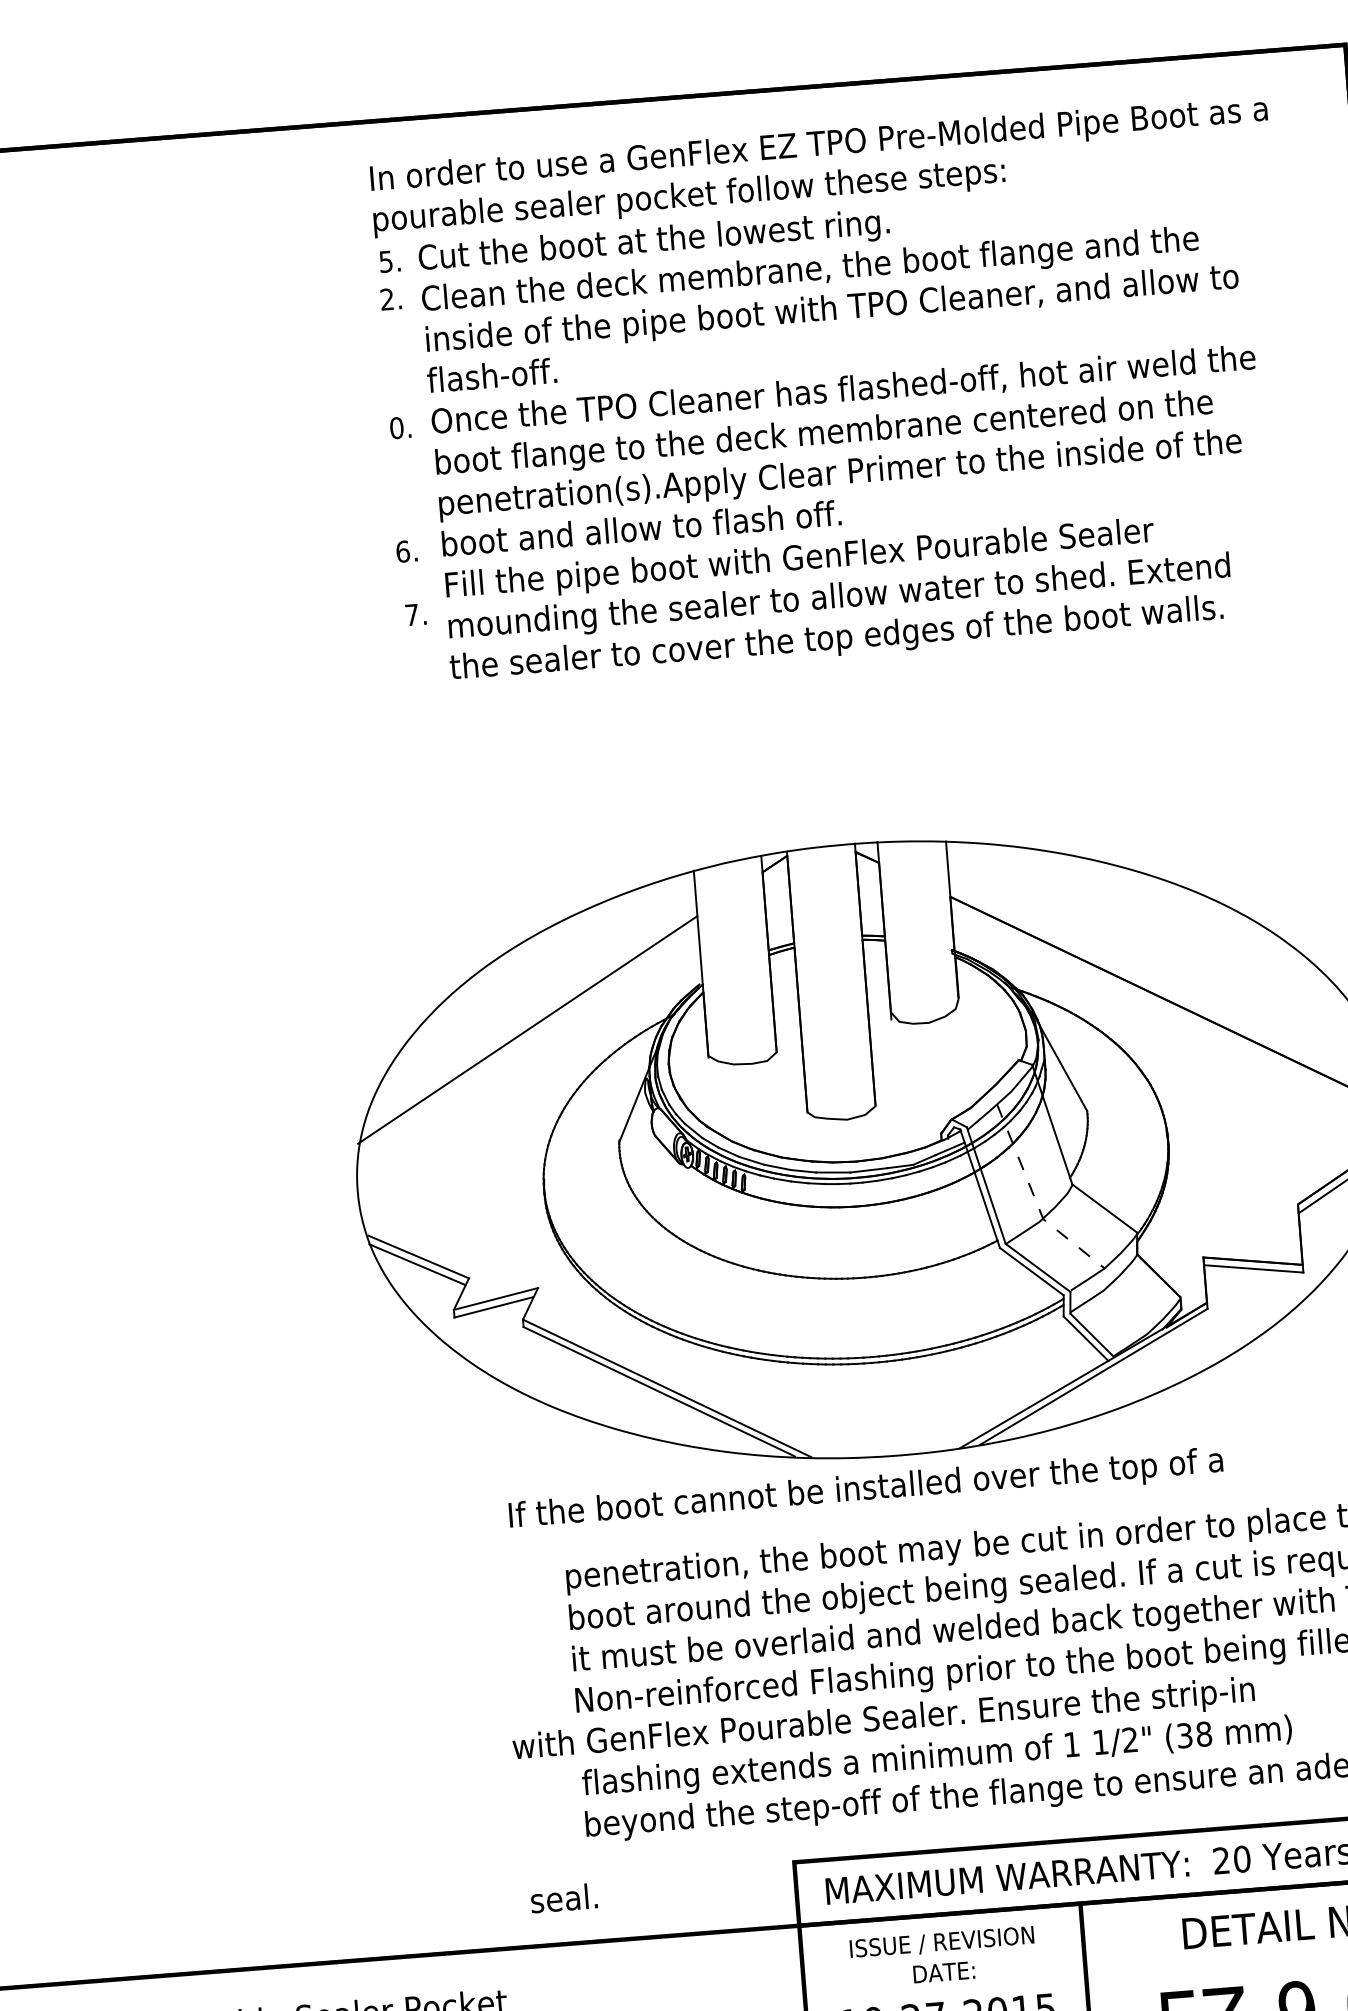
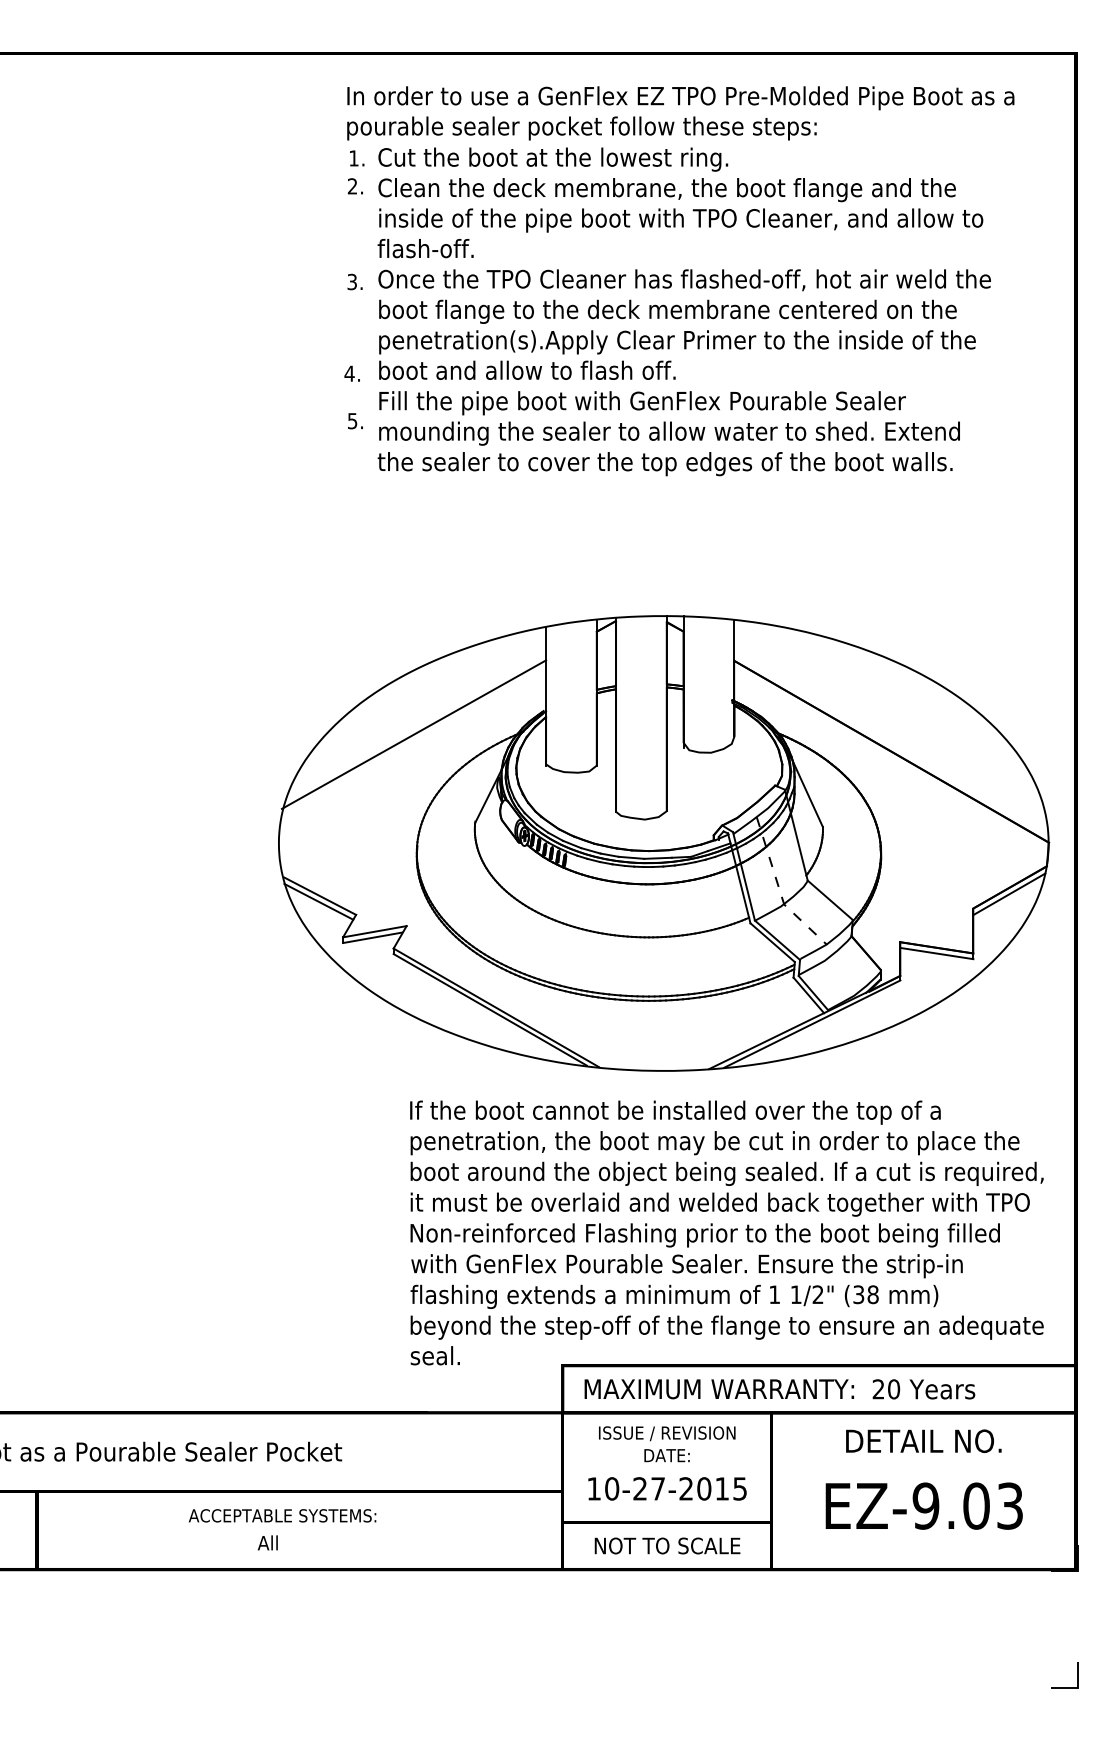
text: (385, 261) -> (353, 158), 5. -> 1.
text: (397, 428) -> (352, 282), 0. -> 3.
text: (402, 551) -> (349, 373), 6. -> 4.
text: (411, 615) -> (352, 421), 7. -> 5.
text: (866, 1490) -> (675, 1112), moved
text: (883, 1721) -> (686, 1266), moved
text: (562, 1897) -> (434, 1355), moved

